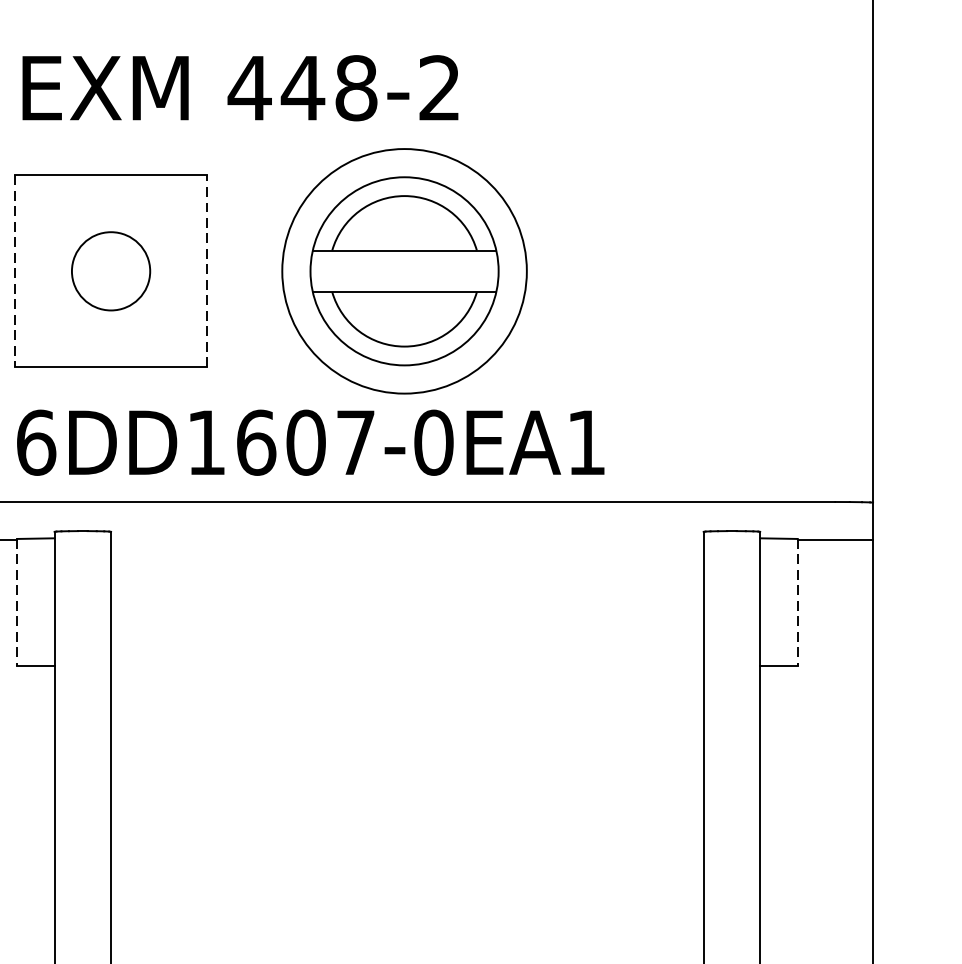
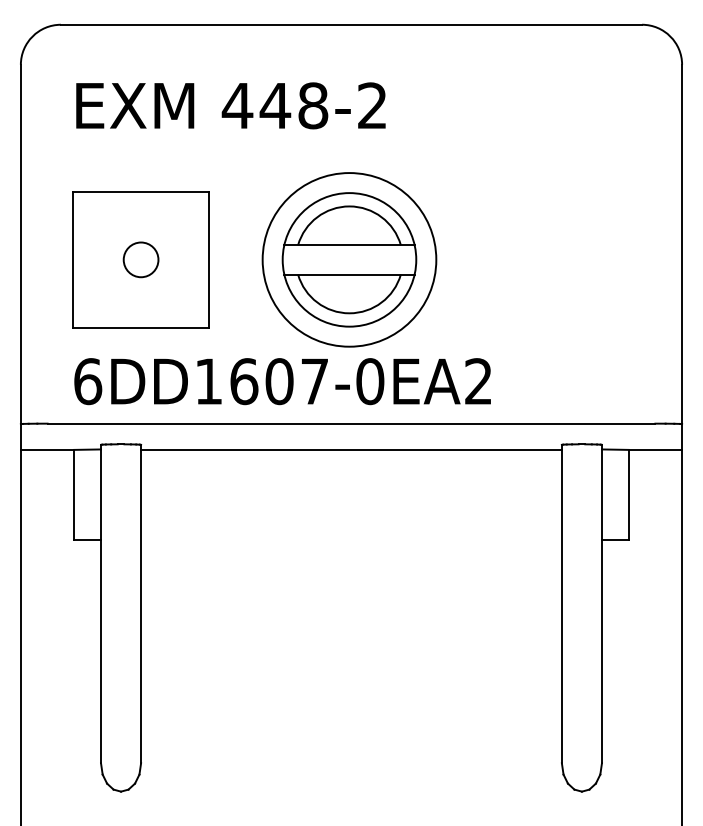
text: (239, 87) -> (230, 105), moved
circle: (110, 270) -> (140, 259), size x0.62
line: (207, 270) -> (209, 259), dashed -> solid
line: (14, 272) -> (72, 260), dashed -> solid
text: (586, 442) -> (478, 381), 6DD1607-0EA1 -> 6DD1607-0EA2
line: (407, 539) -> (351, 450), added
line: (17, 603) -> (74, 495), dashed -> solid
line: (797, 603) -> (628, 495), dashed -> solid

